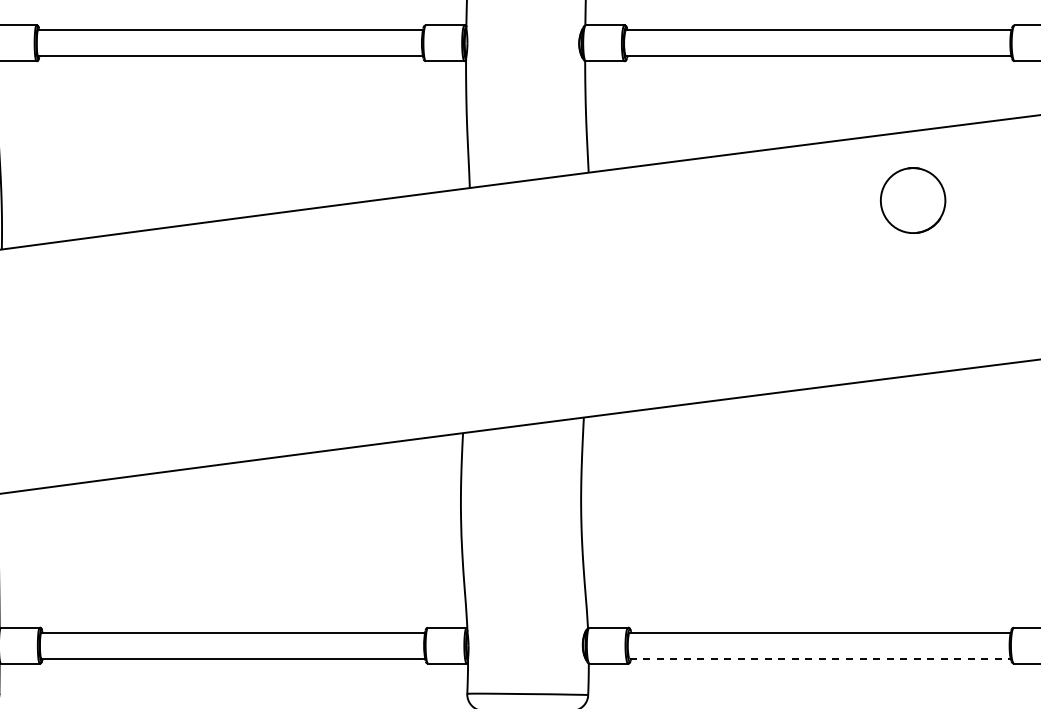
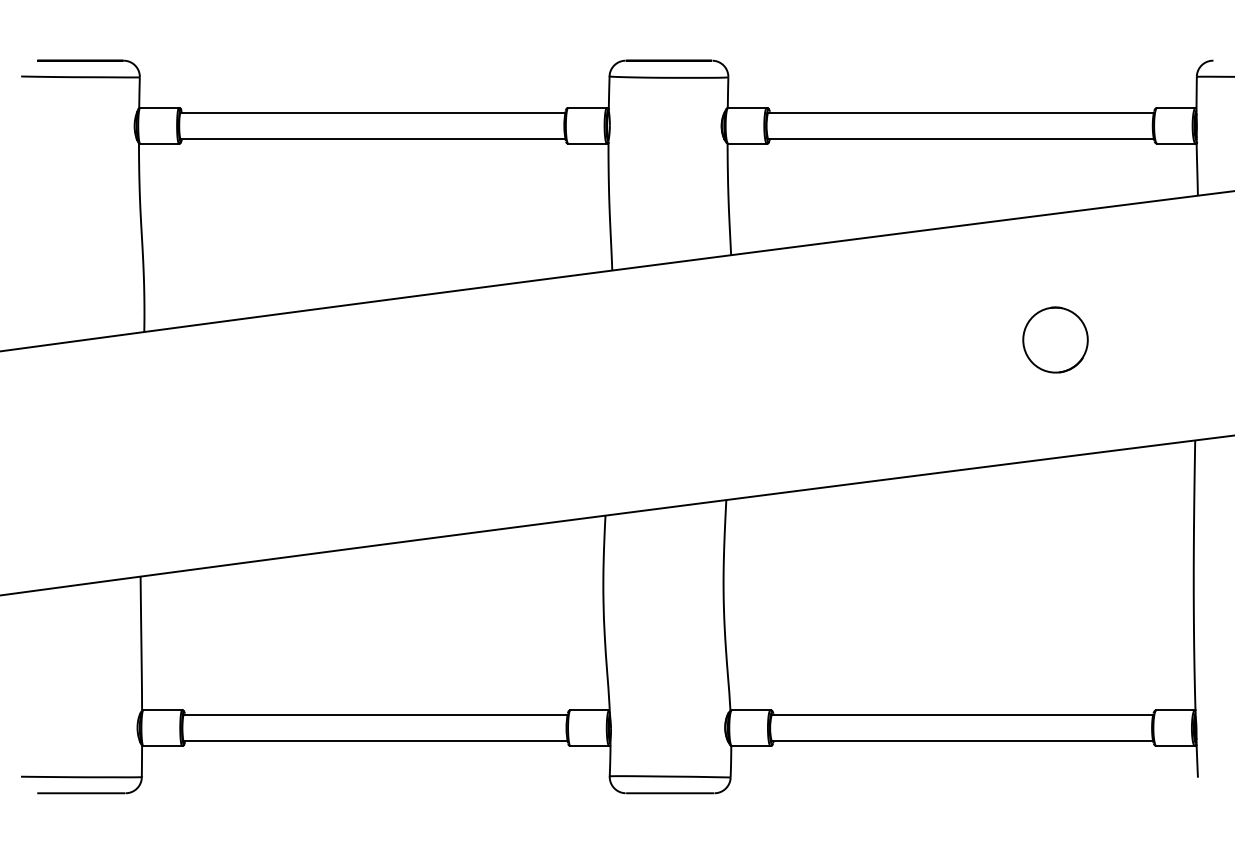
part: (913, 200) -> (1055, 339), moved
line: (821, 659) -> (963, 741), dashed -> solid

